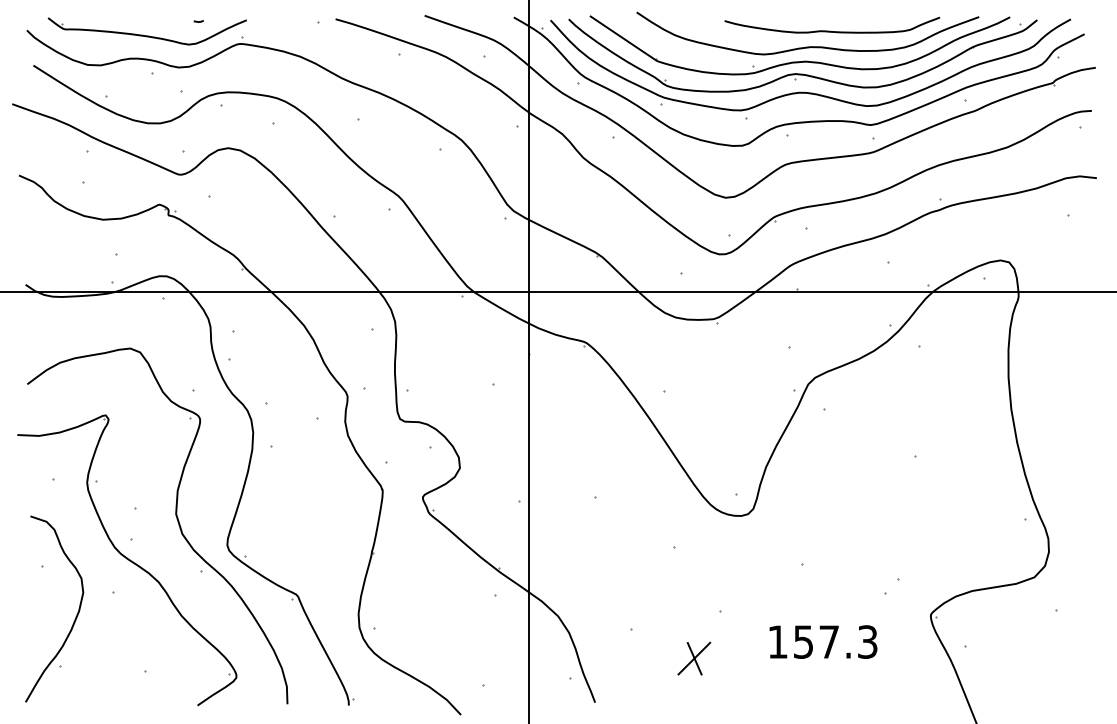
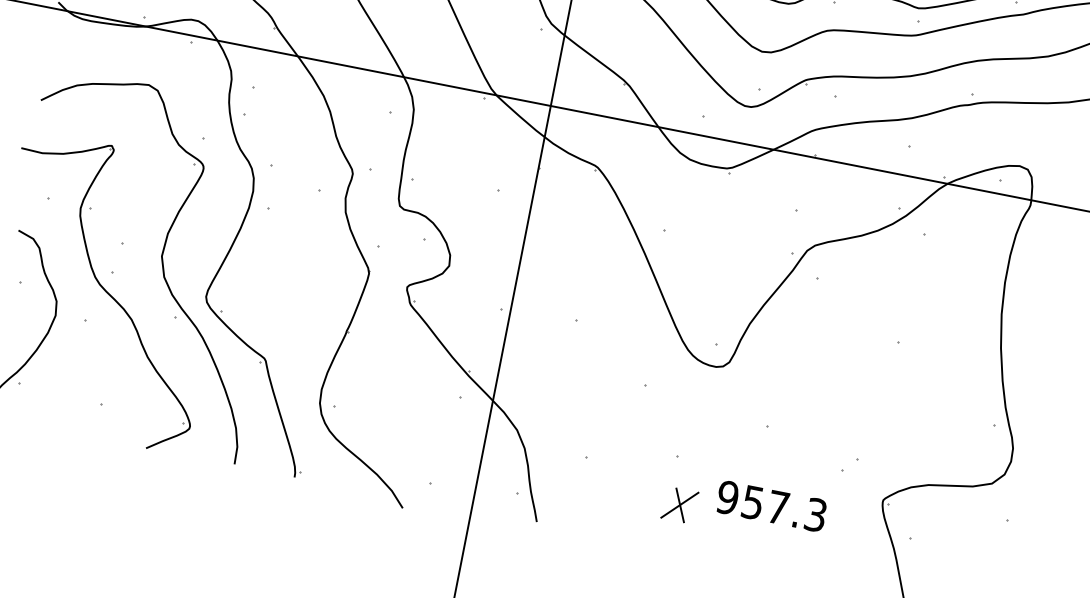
text: (777, 641) -> (727, 497), 157.3 -> 957.3
part: (694, 658) -> (680, 505), moved

